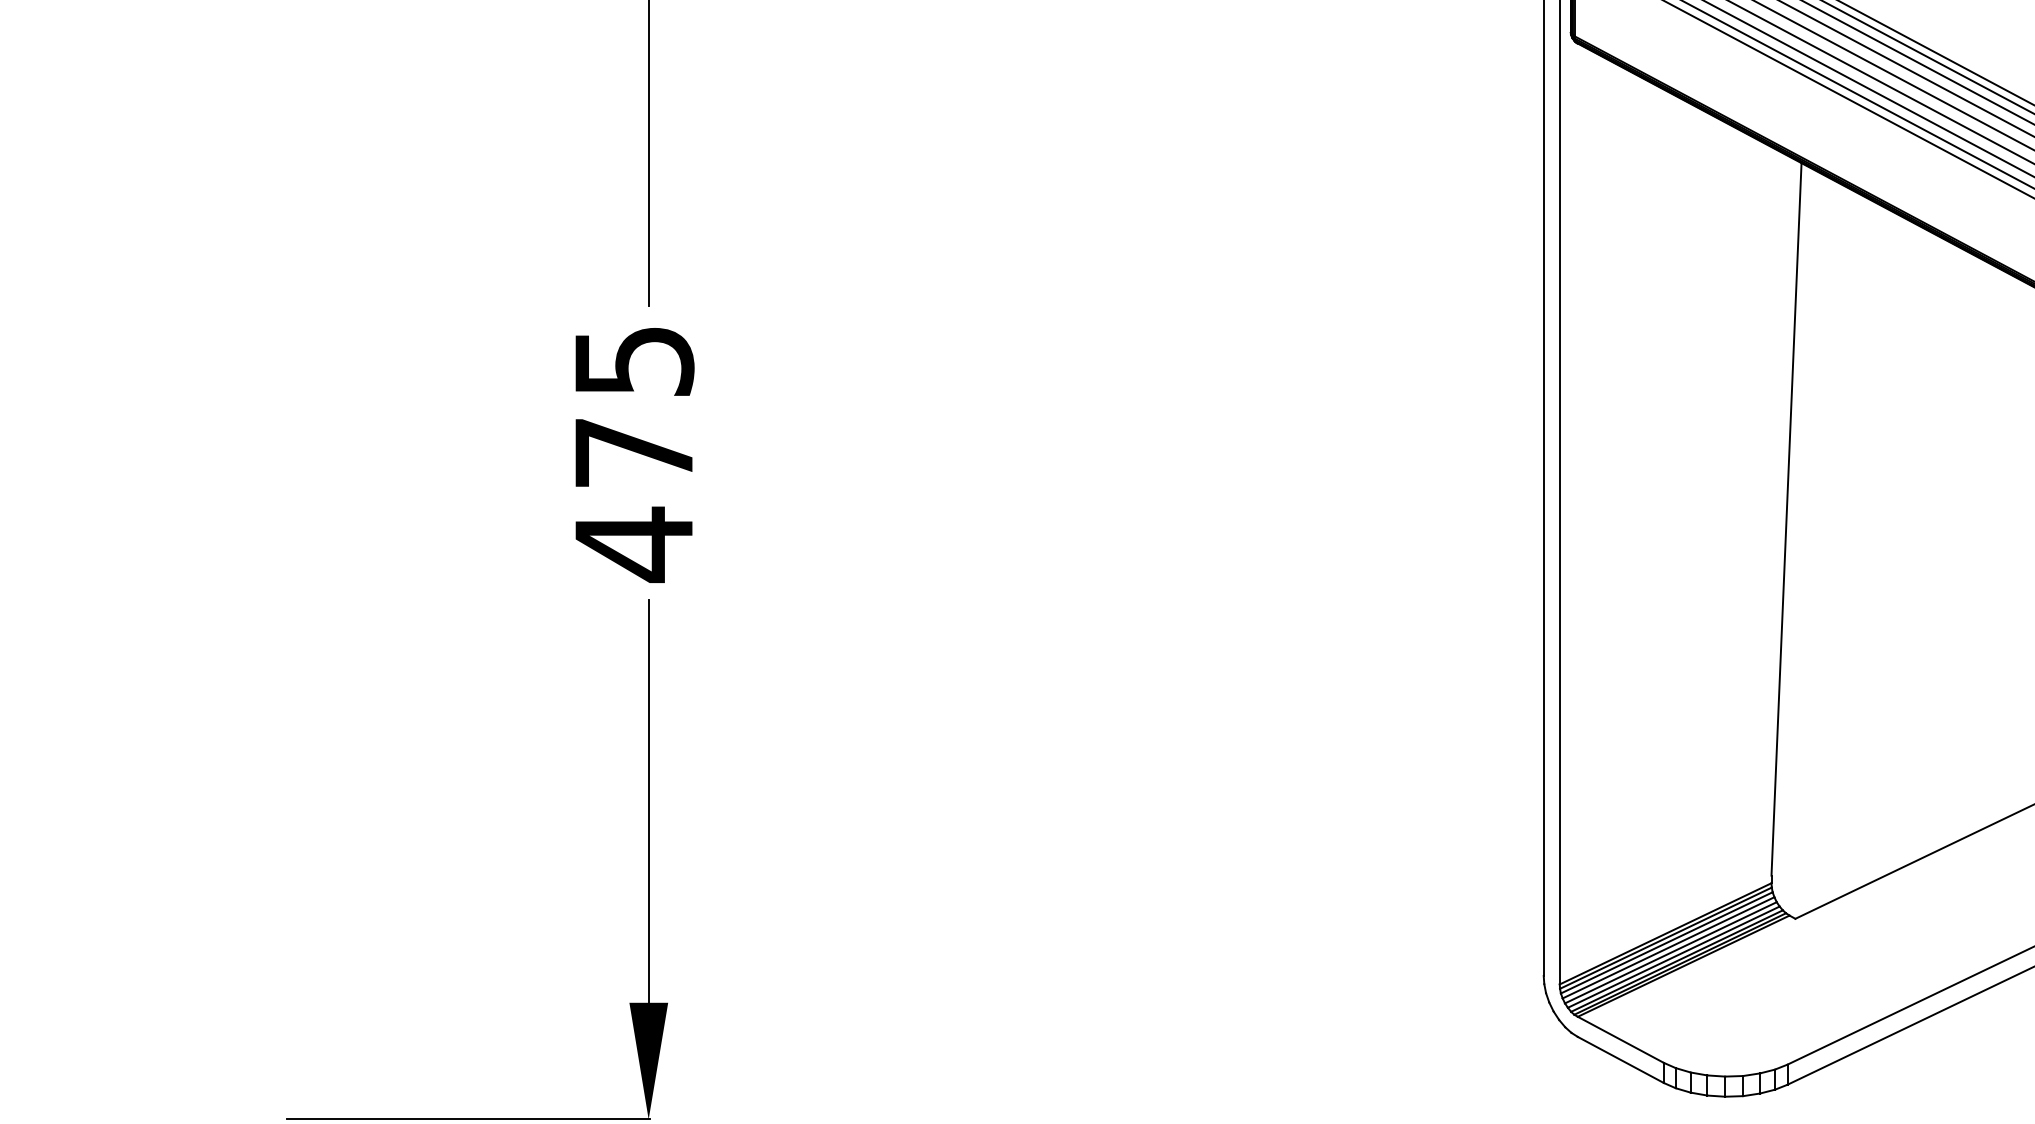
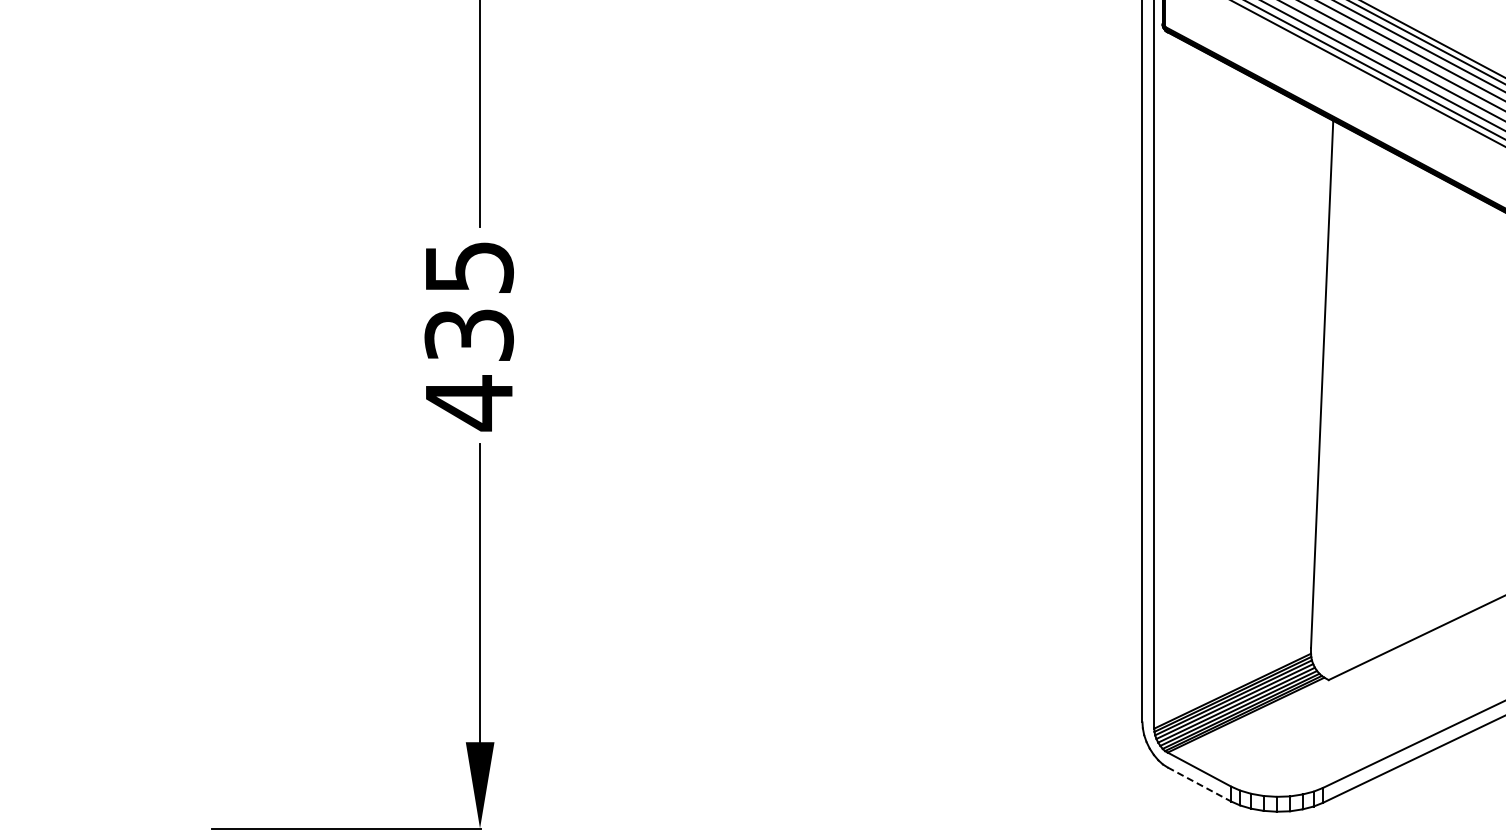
text: (633, 451) -> (468, 334), 475 -> 435
line: (1620, 1059) -> (1199, 784), solid -> dashed

